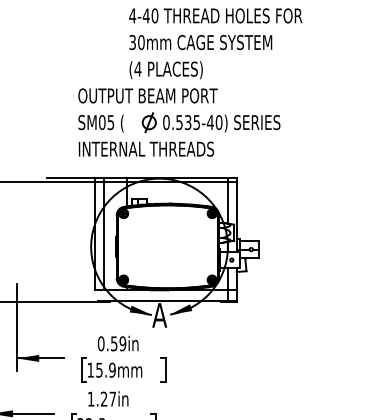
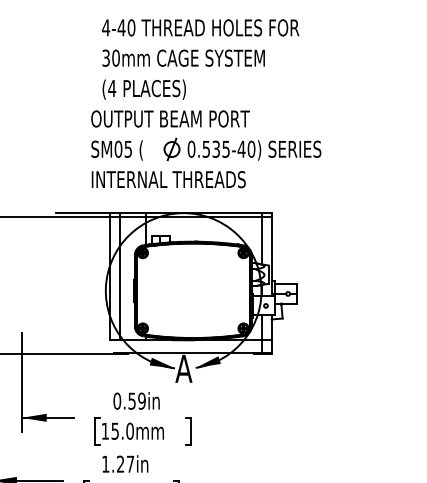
text: (215, 43) -> (200, 59), moved
text: (111, 370) -> (129, 431), 15.9mm -> 15.0mm

